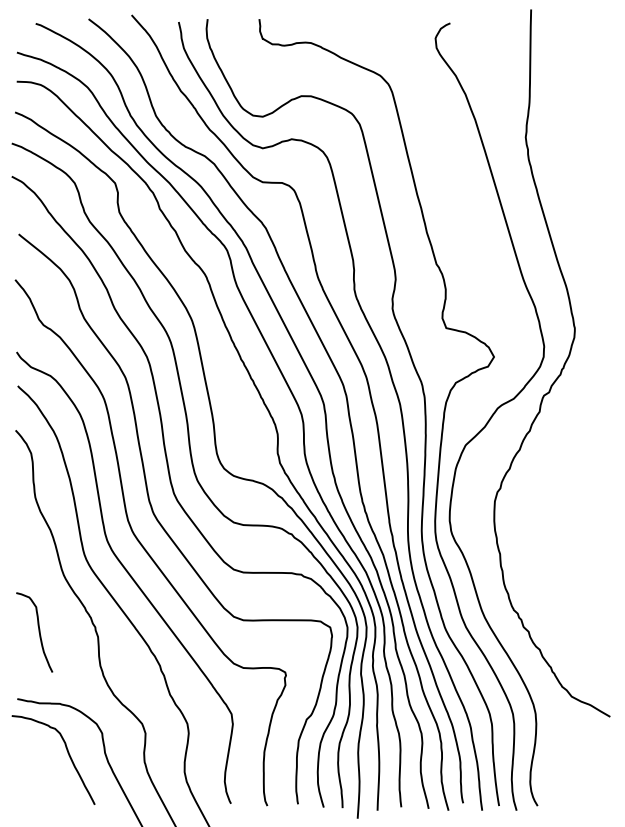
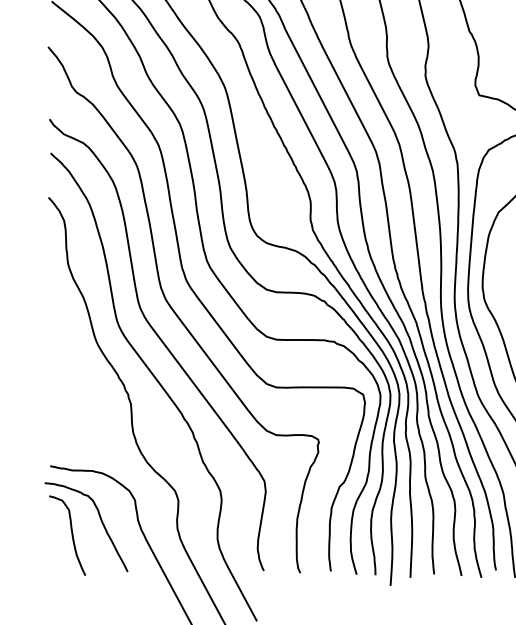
curve: (38, 632) -> (71, 535), moved

